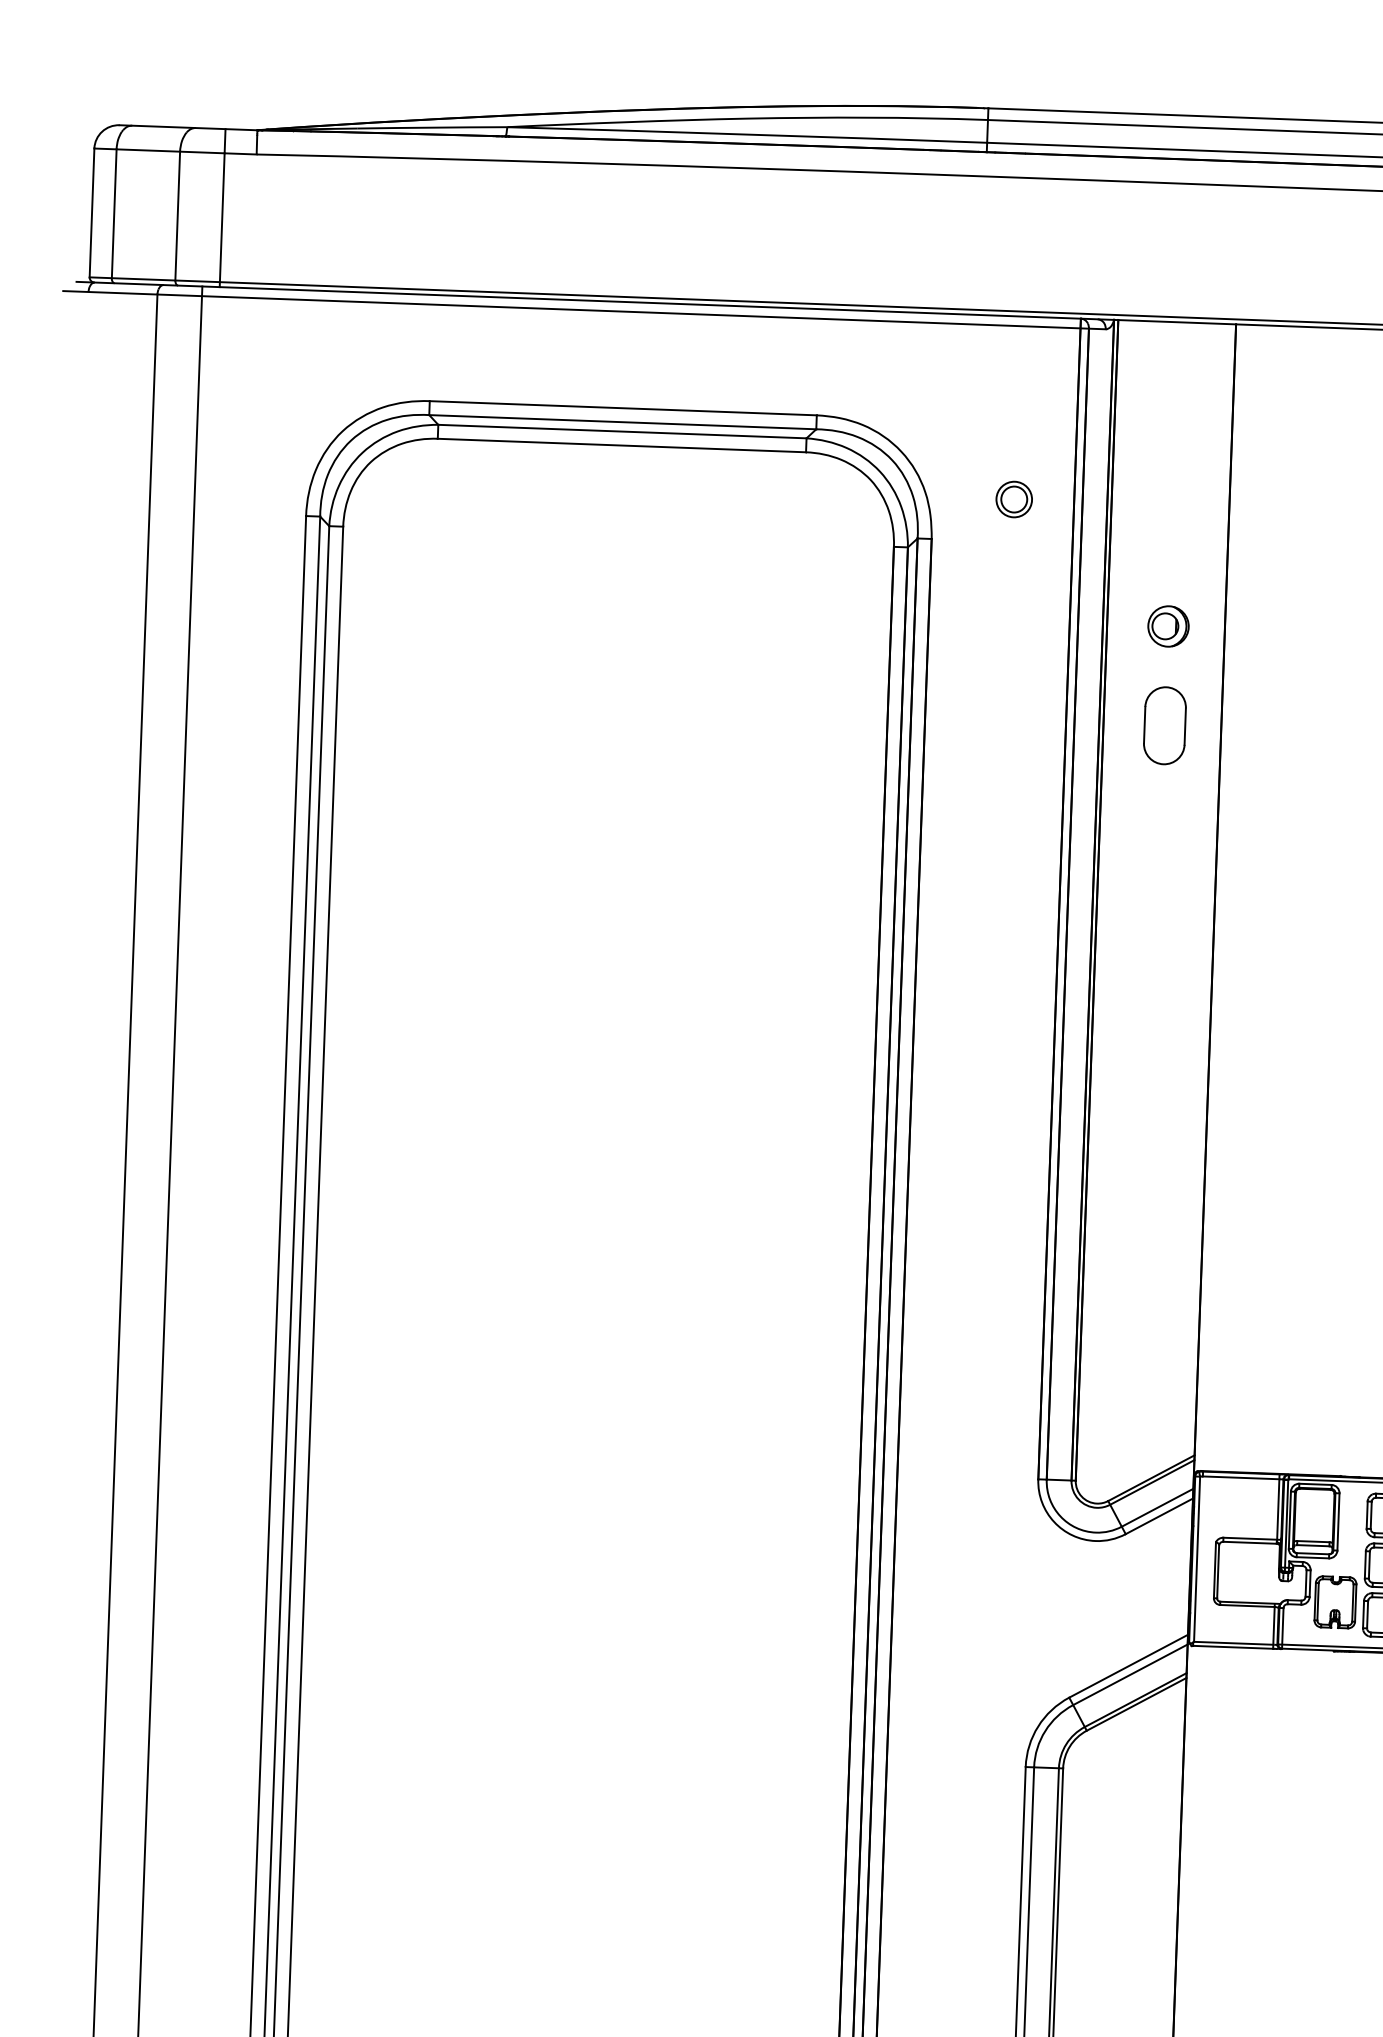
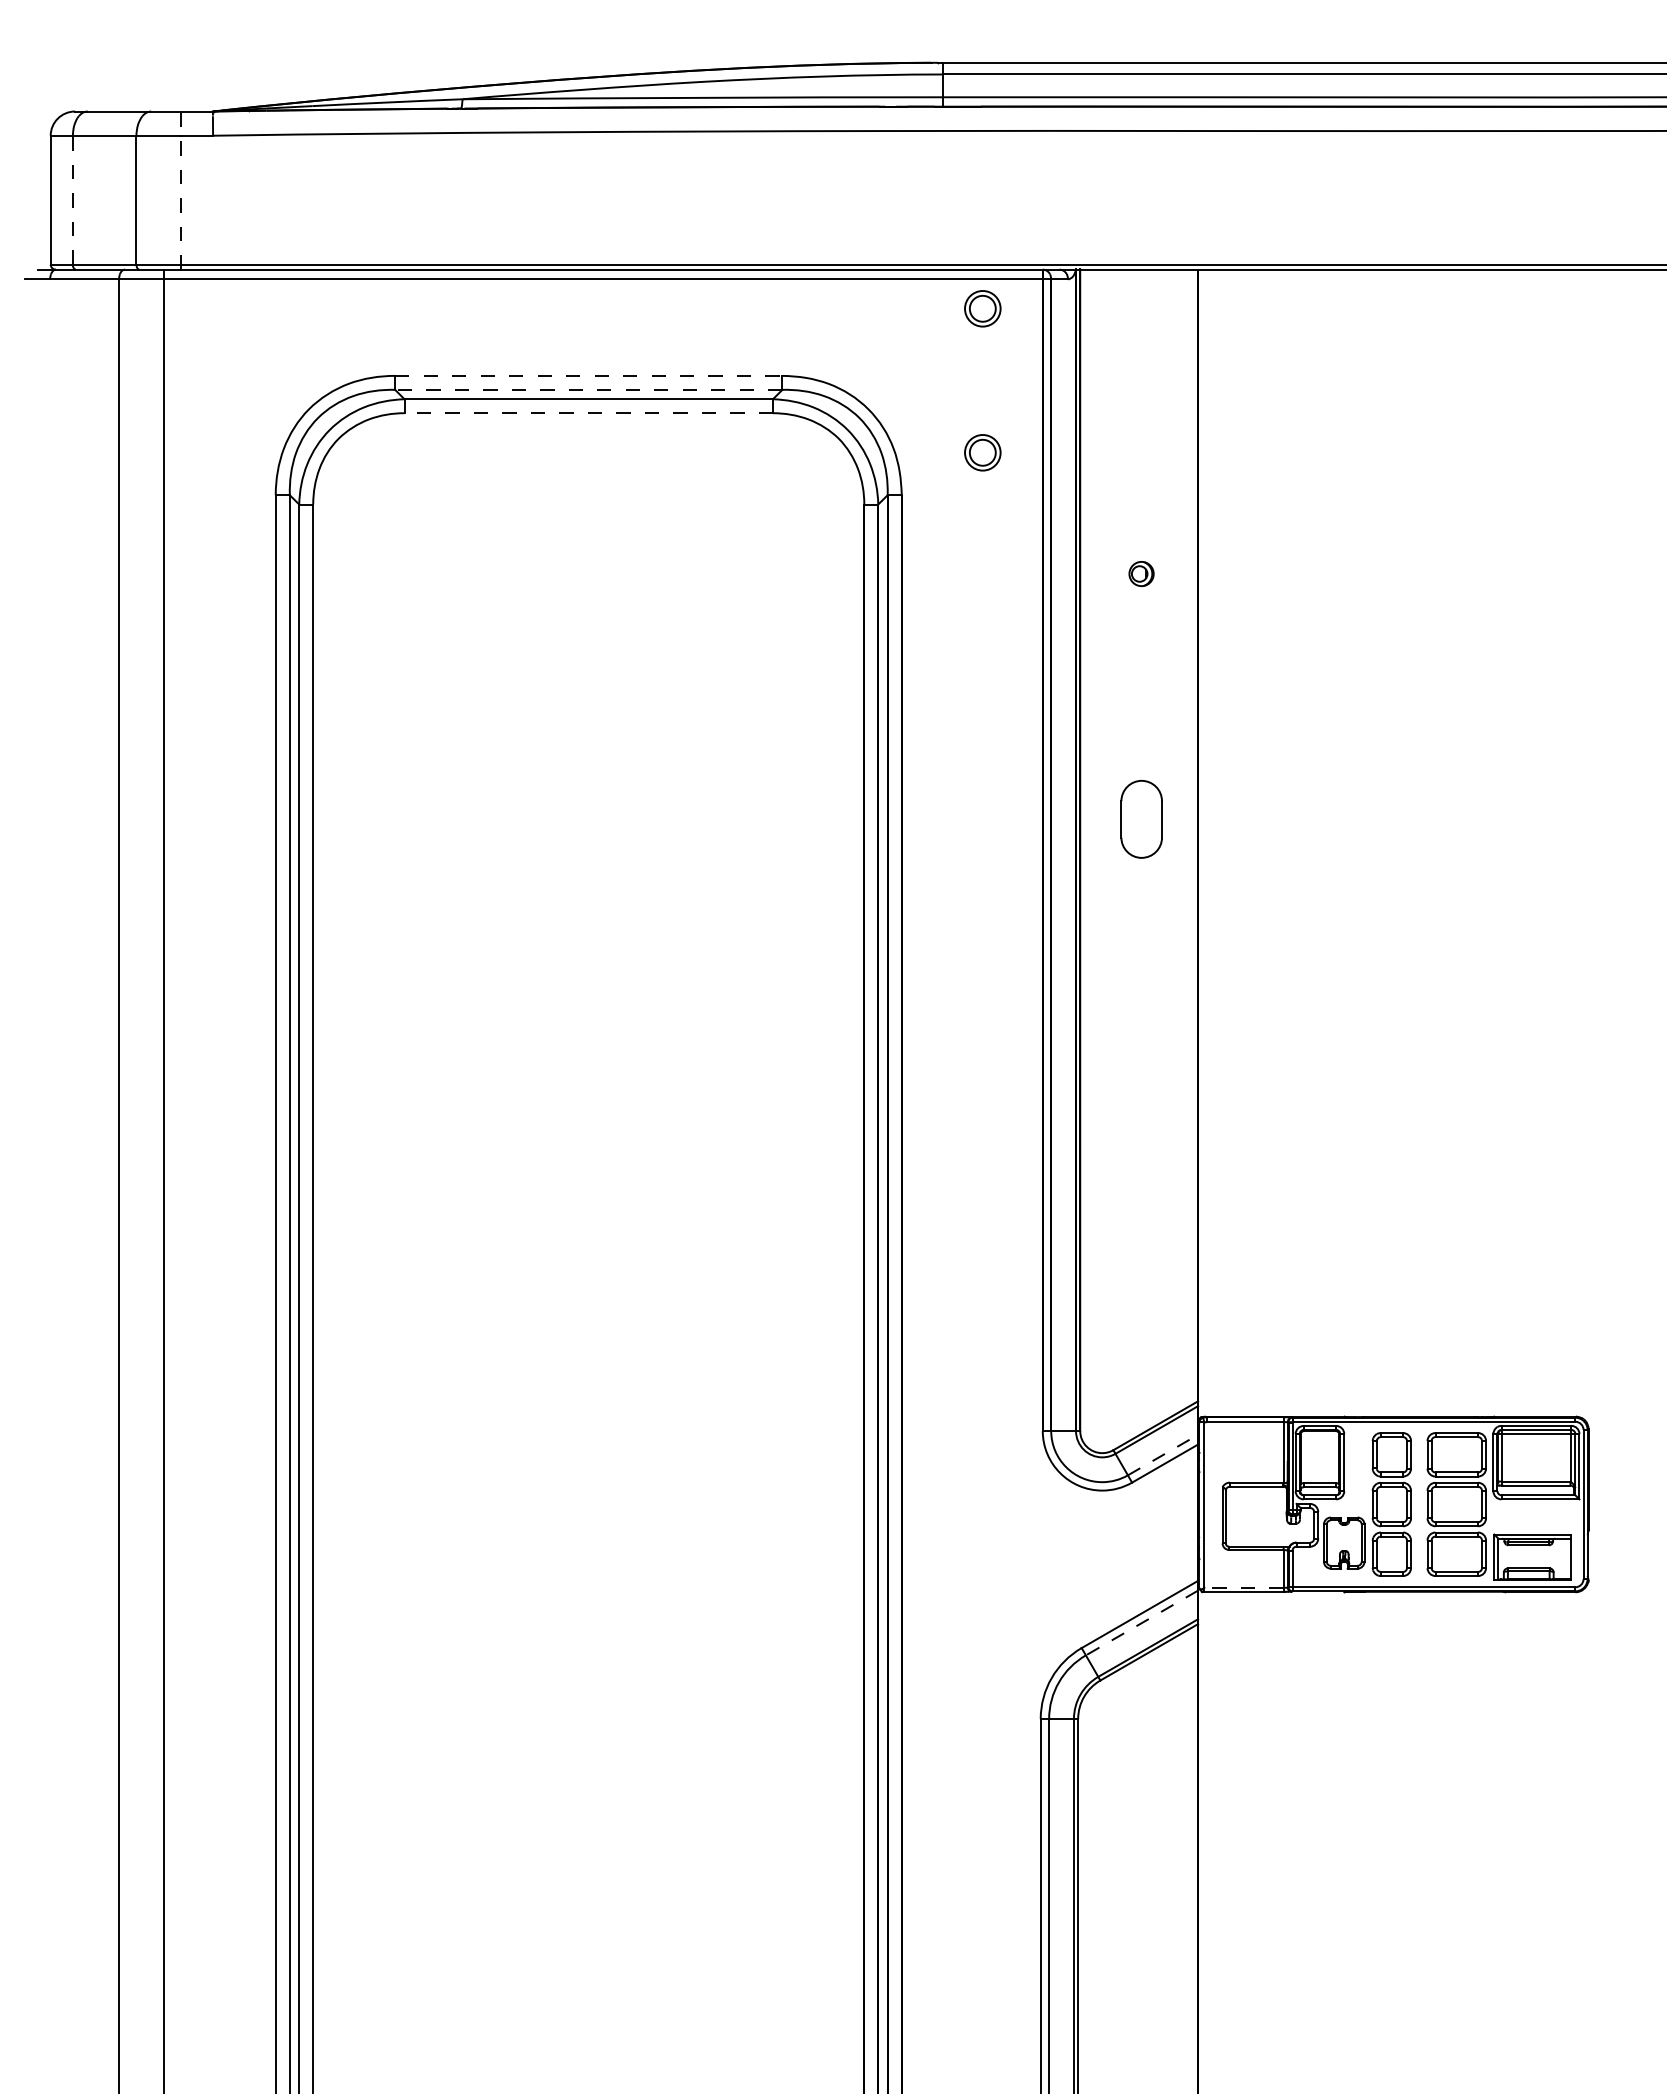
line: (223, 208) -> (181, 190), solid -> dashed
line: (113, 213) -> (72, 199), solid -> dashed
part: (1019, 355) -> (982, 308), added
line: (623, 407) -> (588, 375), solid -> dashed
line: (622, 421) -> (588, 389), solid -> dashed
line: (621, 445) -> (588, 413), solid -> dashed
part: (1168, 625) -> (1141, 573), size x0.6
part: (1164, 725) -> (1141, 819), moved
line: (1158, 1508) -> (1163, 1455), solid -> dashed
line: (1234, 1643) -> (1244, 1587), solid -> dashed
line: (1130, 1674) -> (1142, 1622), solid -> dashed

